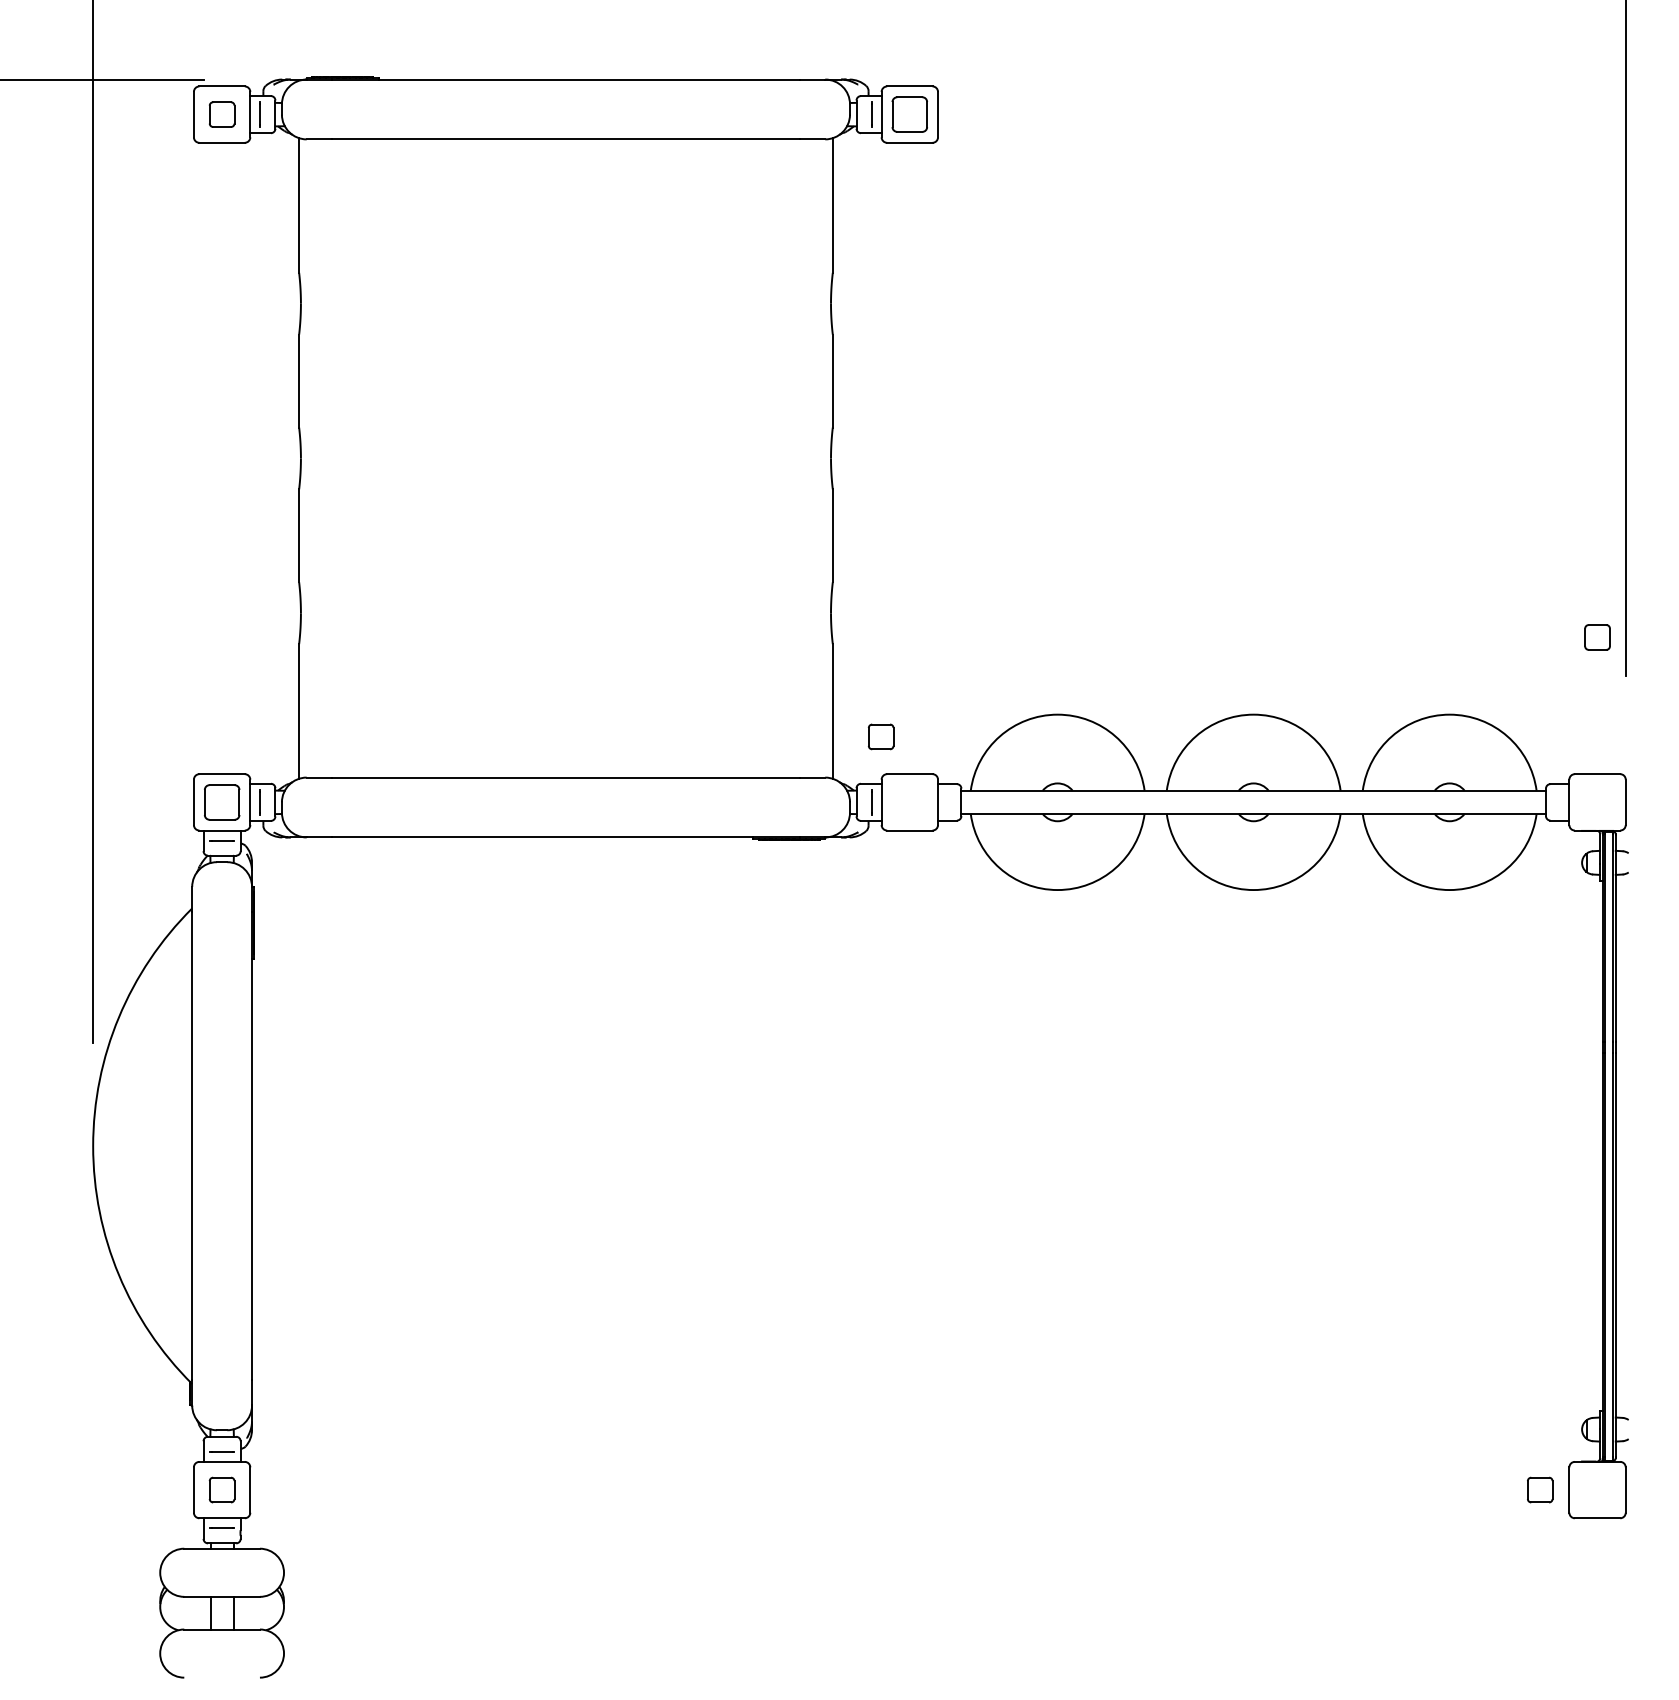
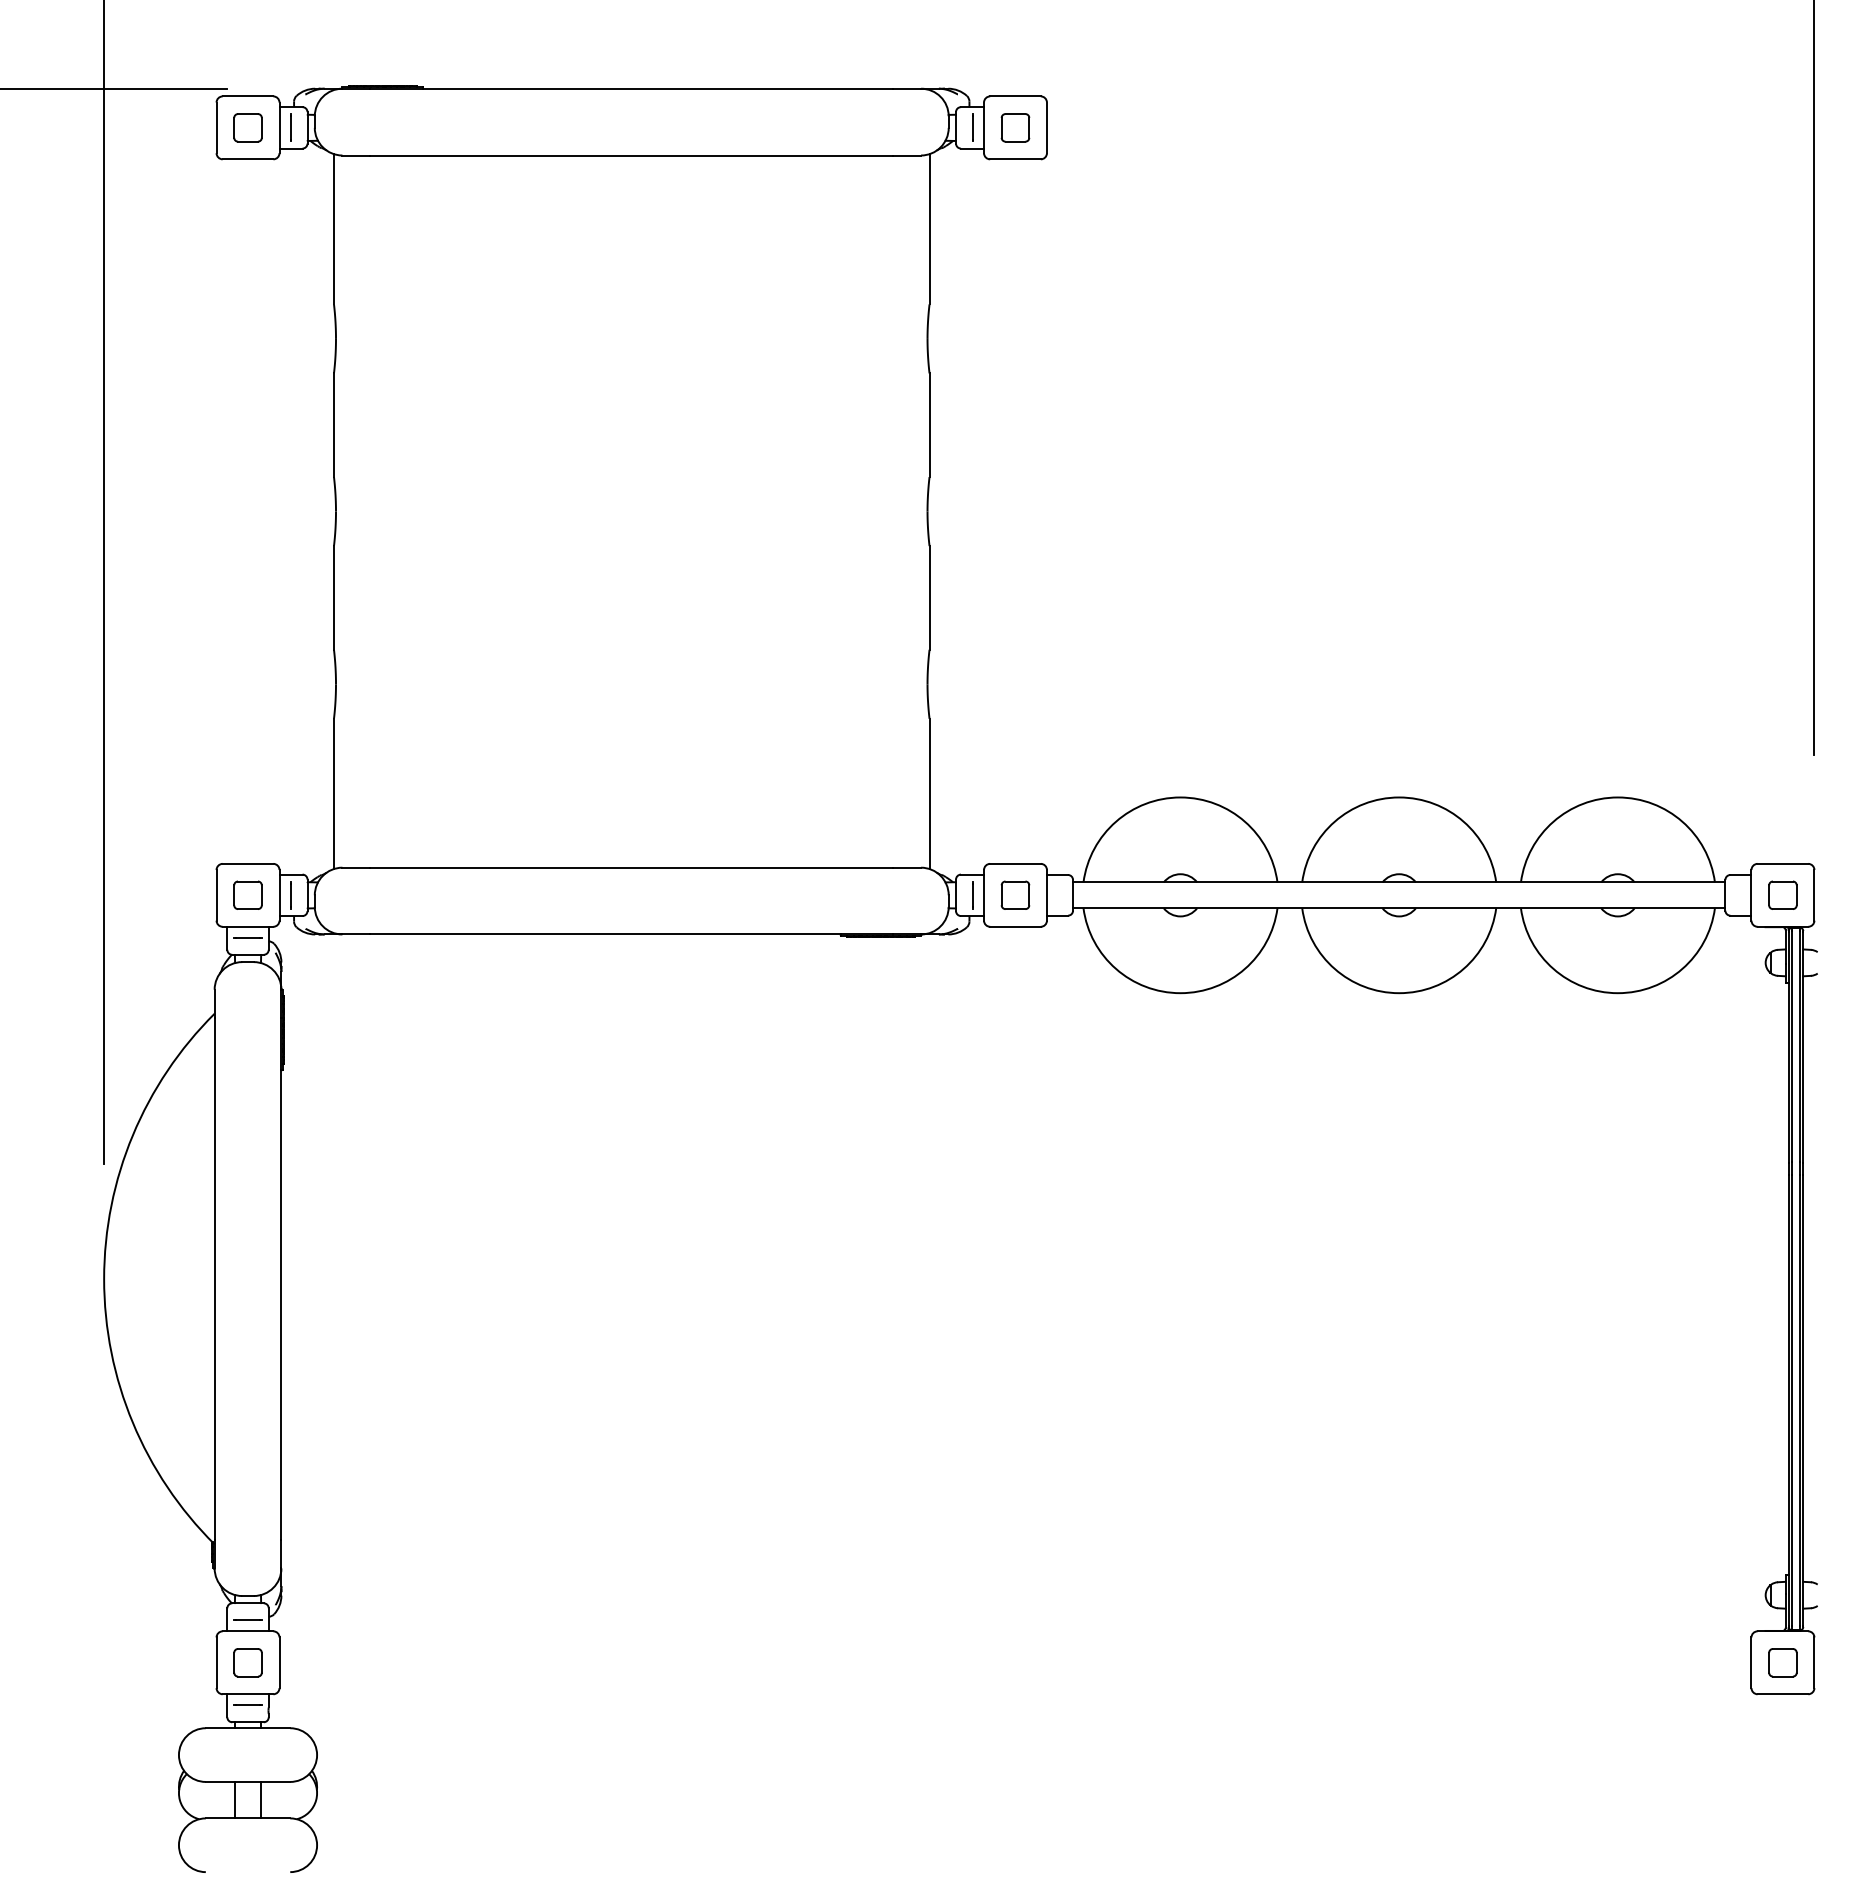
part: (909, 114) -> (1015, 127), size x0.71
part: (1597, 636) -> (1782, 894), moved
part: (881, 736) -> (1015, 894), moved
part: (221, 801) -> (247, 894), size x0.71
part: (1539, 1489) -> (1782, 1662), moved

